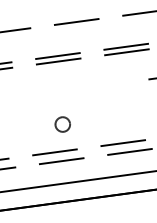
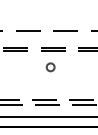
circle: (62, 124) -> (50, 67), moved

